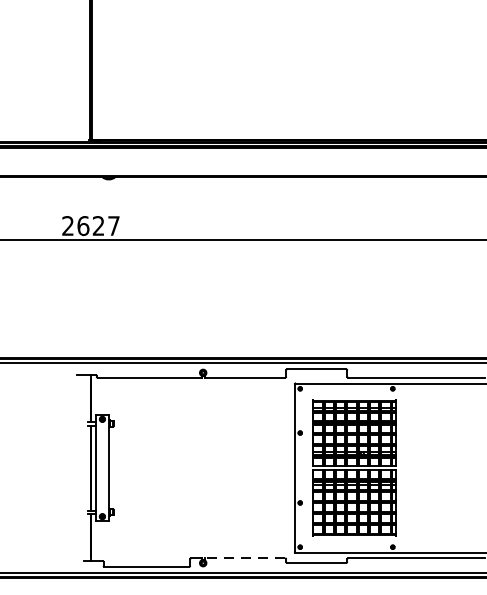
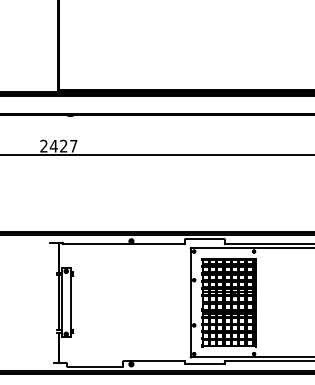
text: (82, 224) -> (53, 145), 2627 -> 2427
line: (245, 558) -> (158, 361), dashed -> solid

